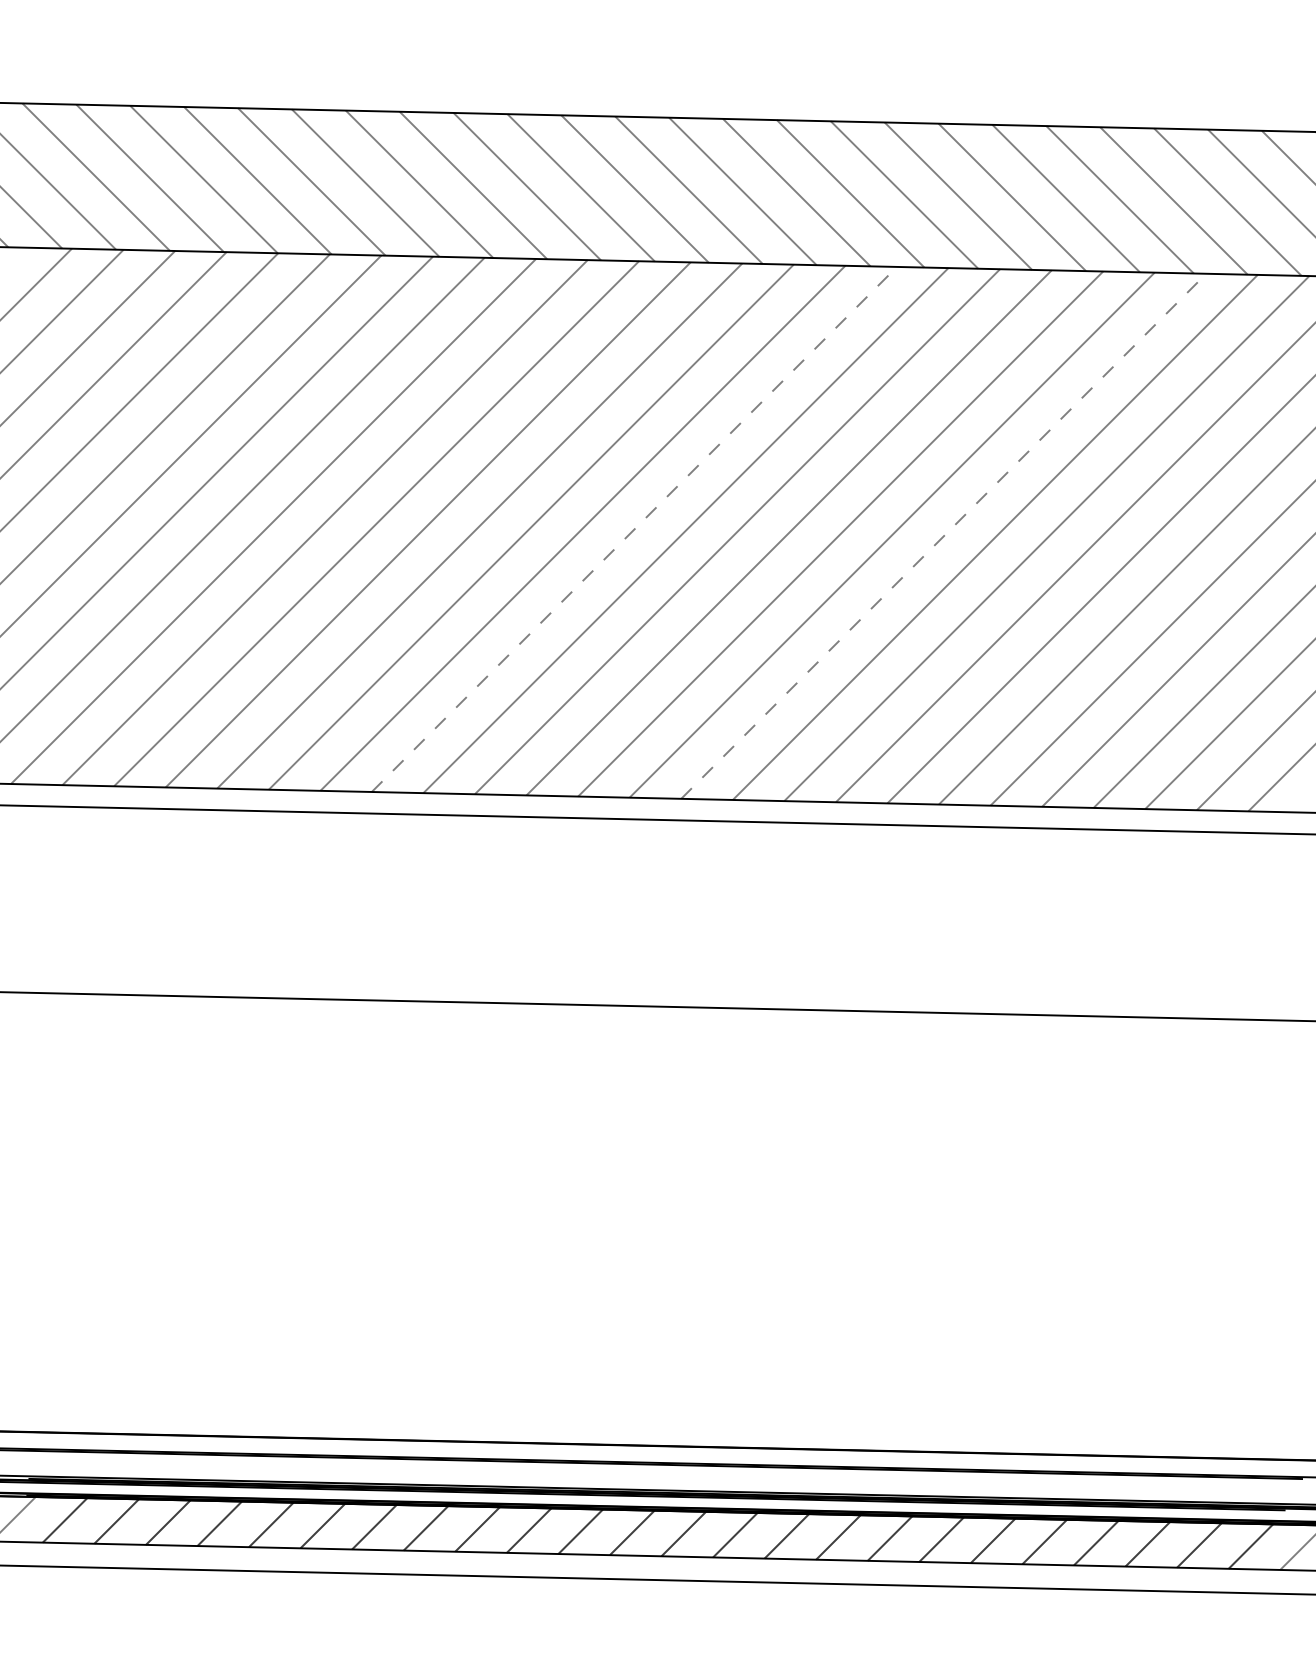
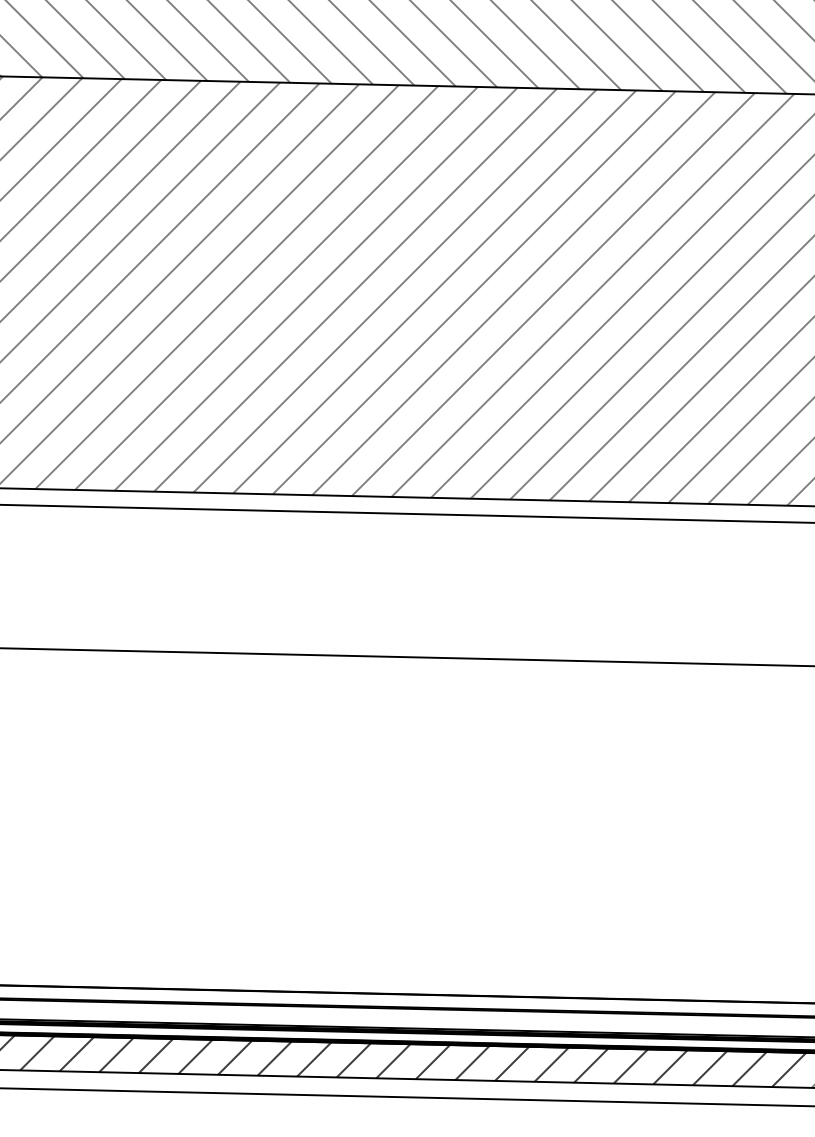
line: (634, 529) -> (316, 289), dashed -> solid
line: (944, 535) -> (553, 293), dashed -> solid

